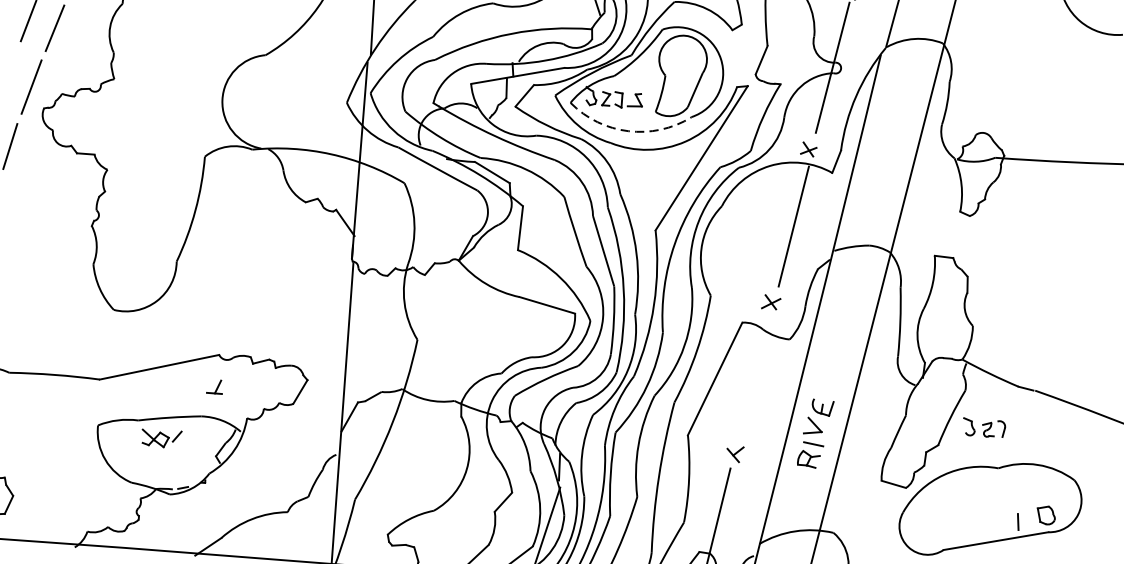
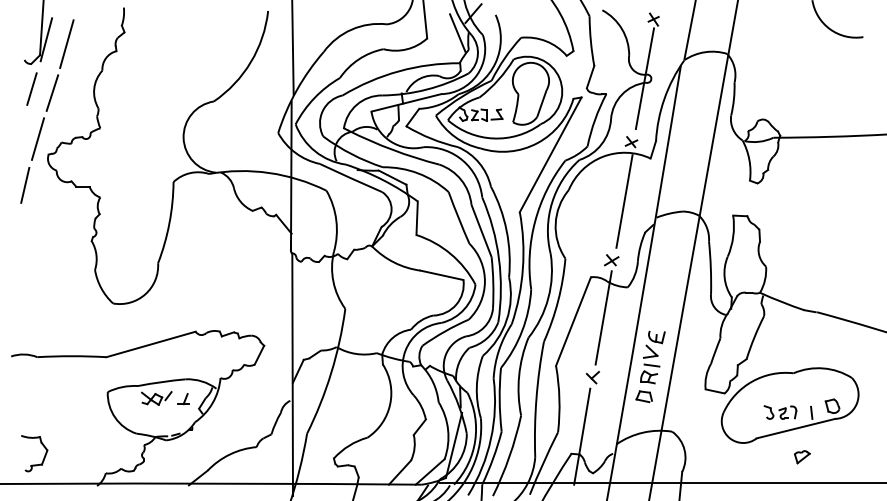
arc: (628, 131) -> (493, 138), dashed -> solid
line: (754, 376) -> (603, 317), added
part: (215, 387) -> (183, 399), moved
part: (984, 428) -> (780, 412), moved
part: (799, 483) -> (643, 396), added

